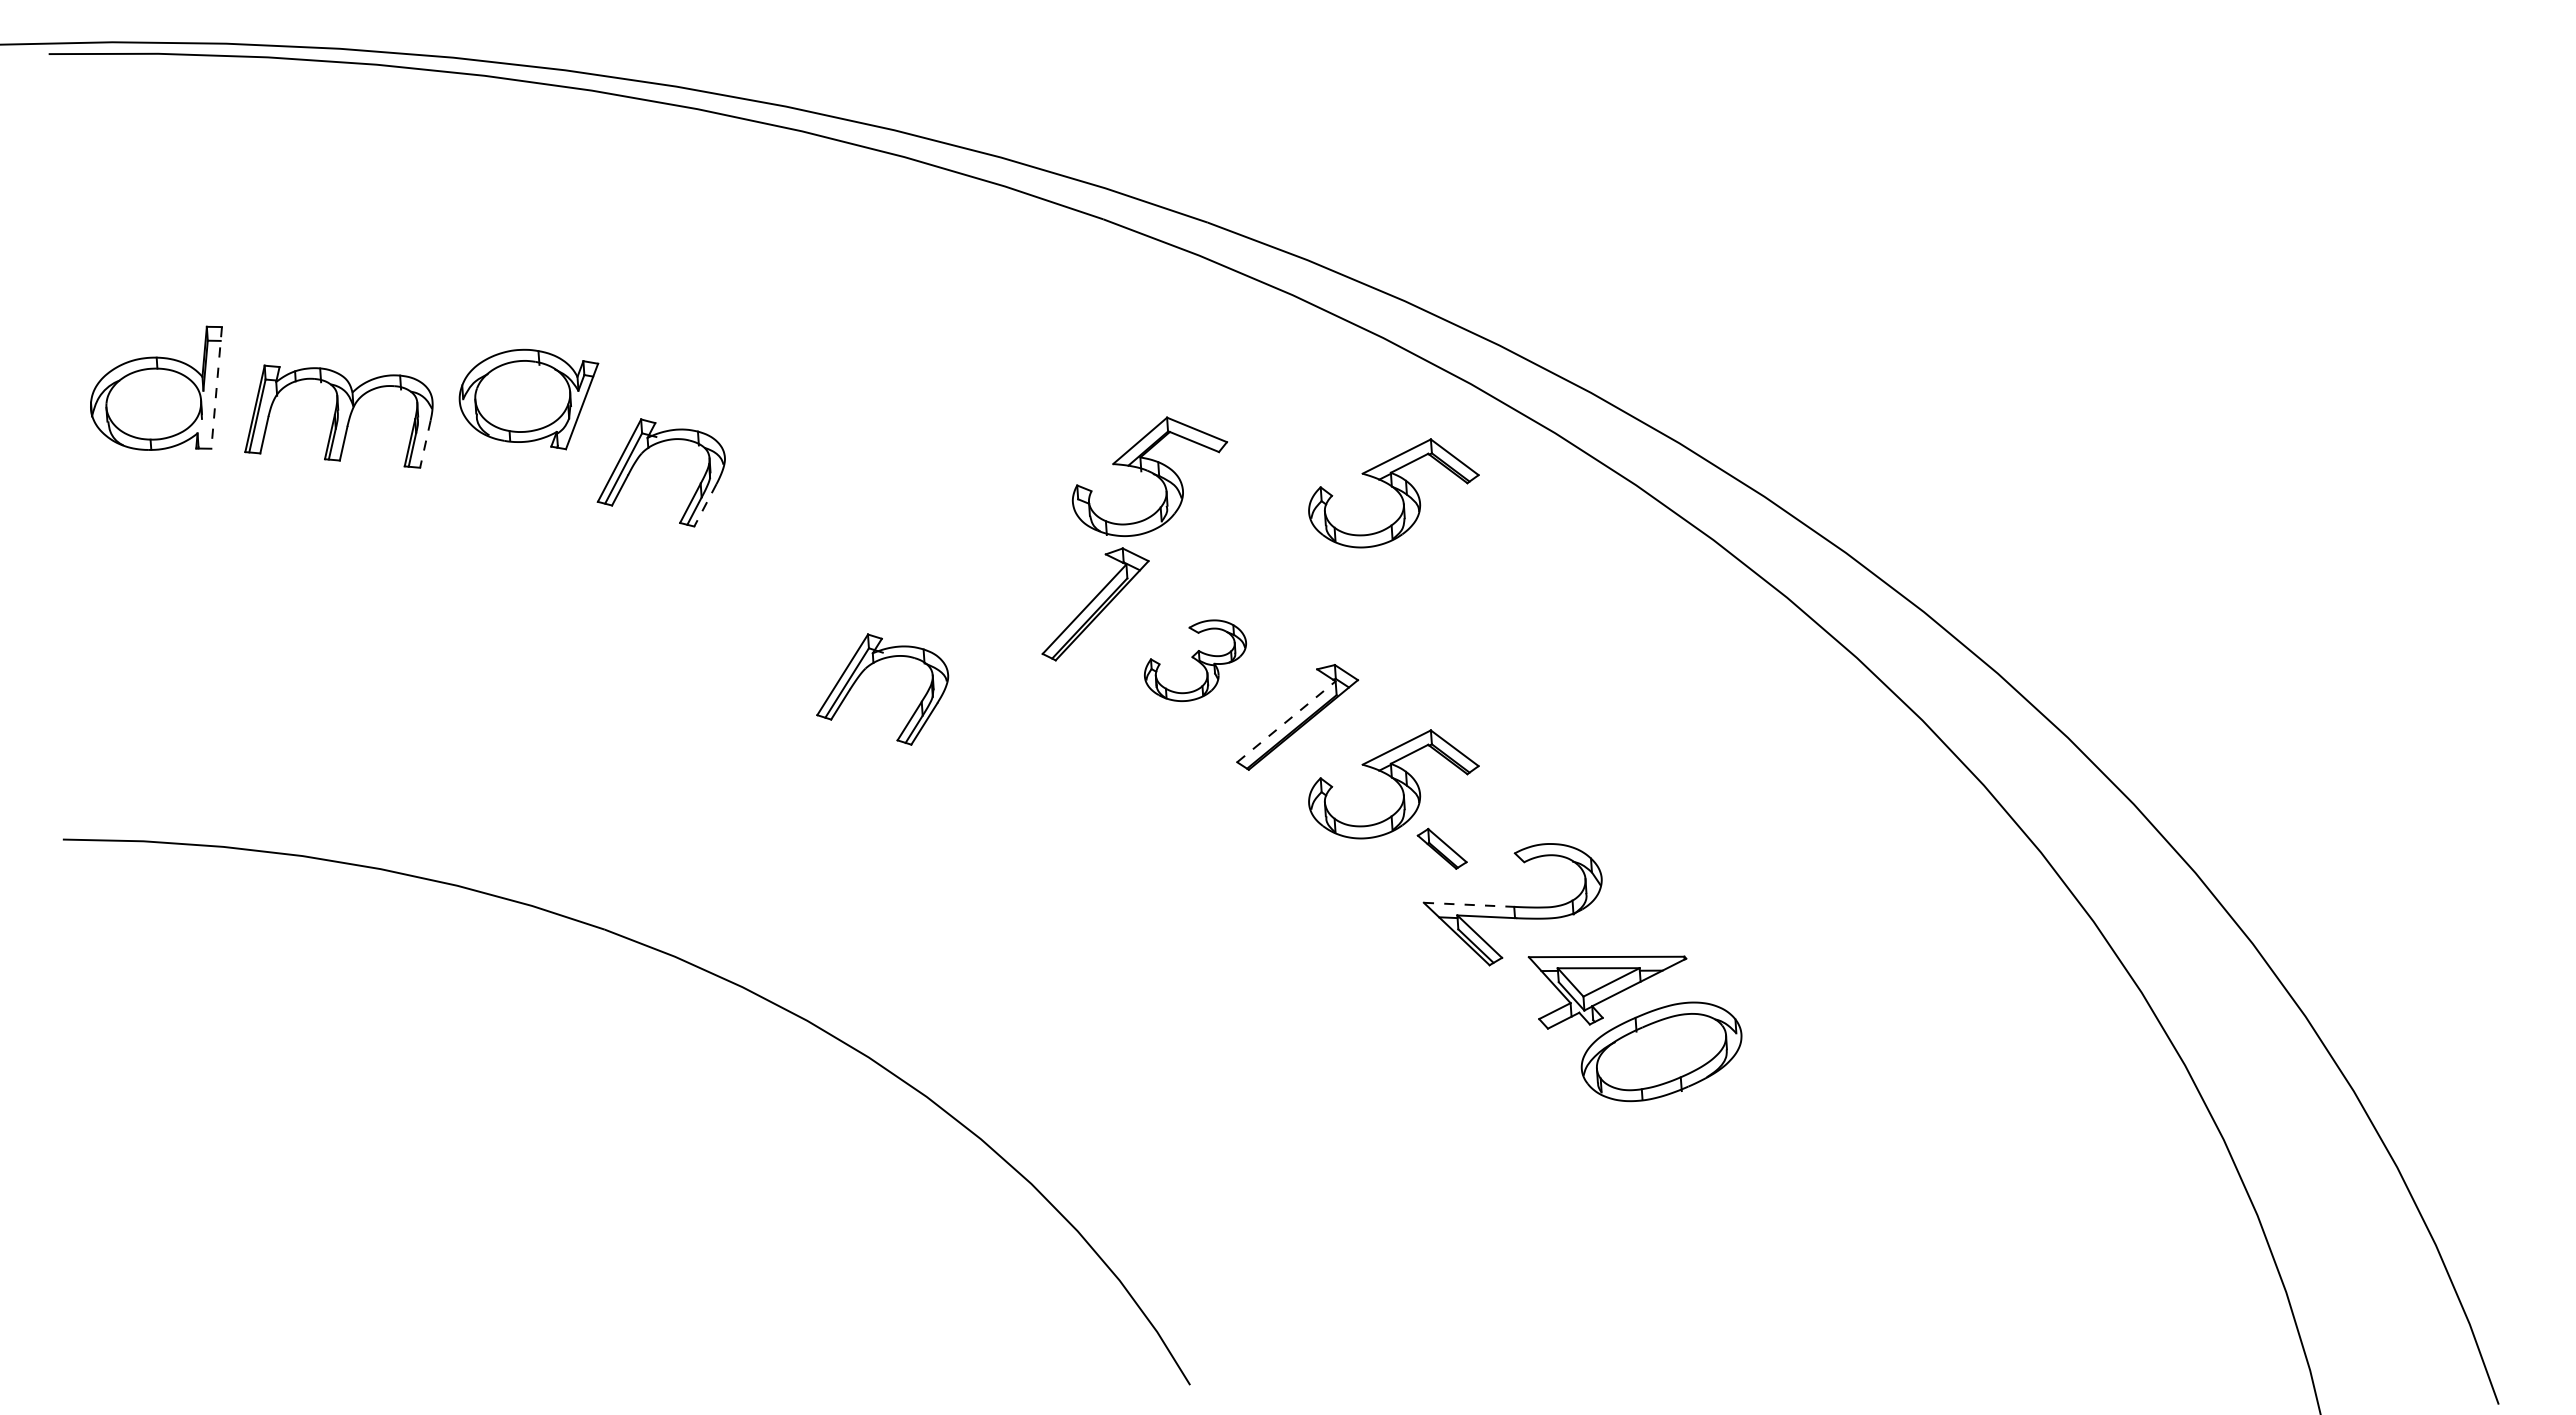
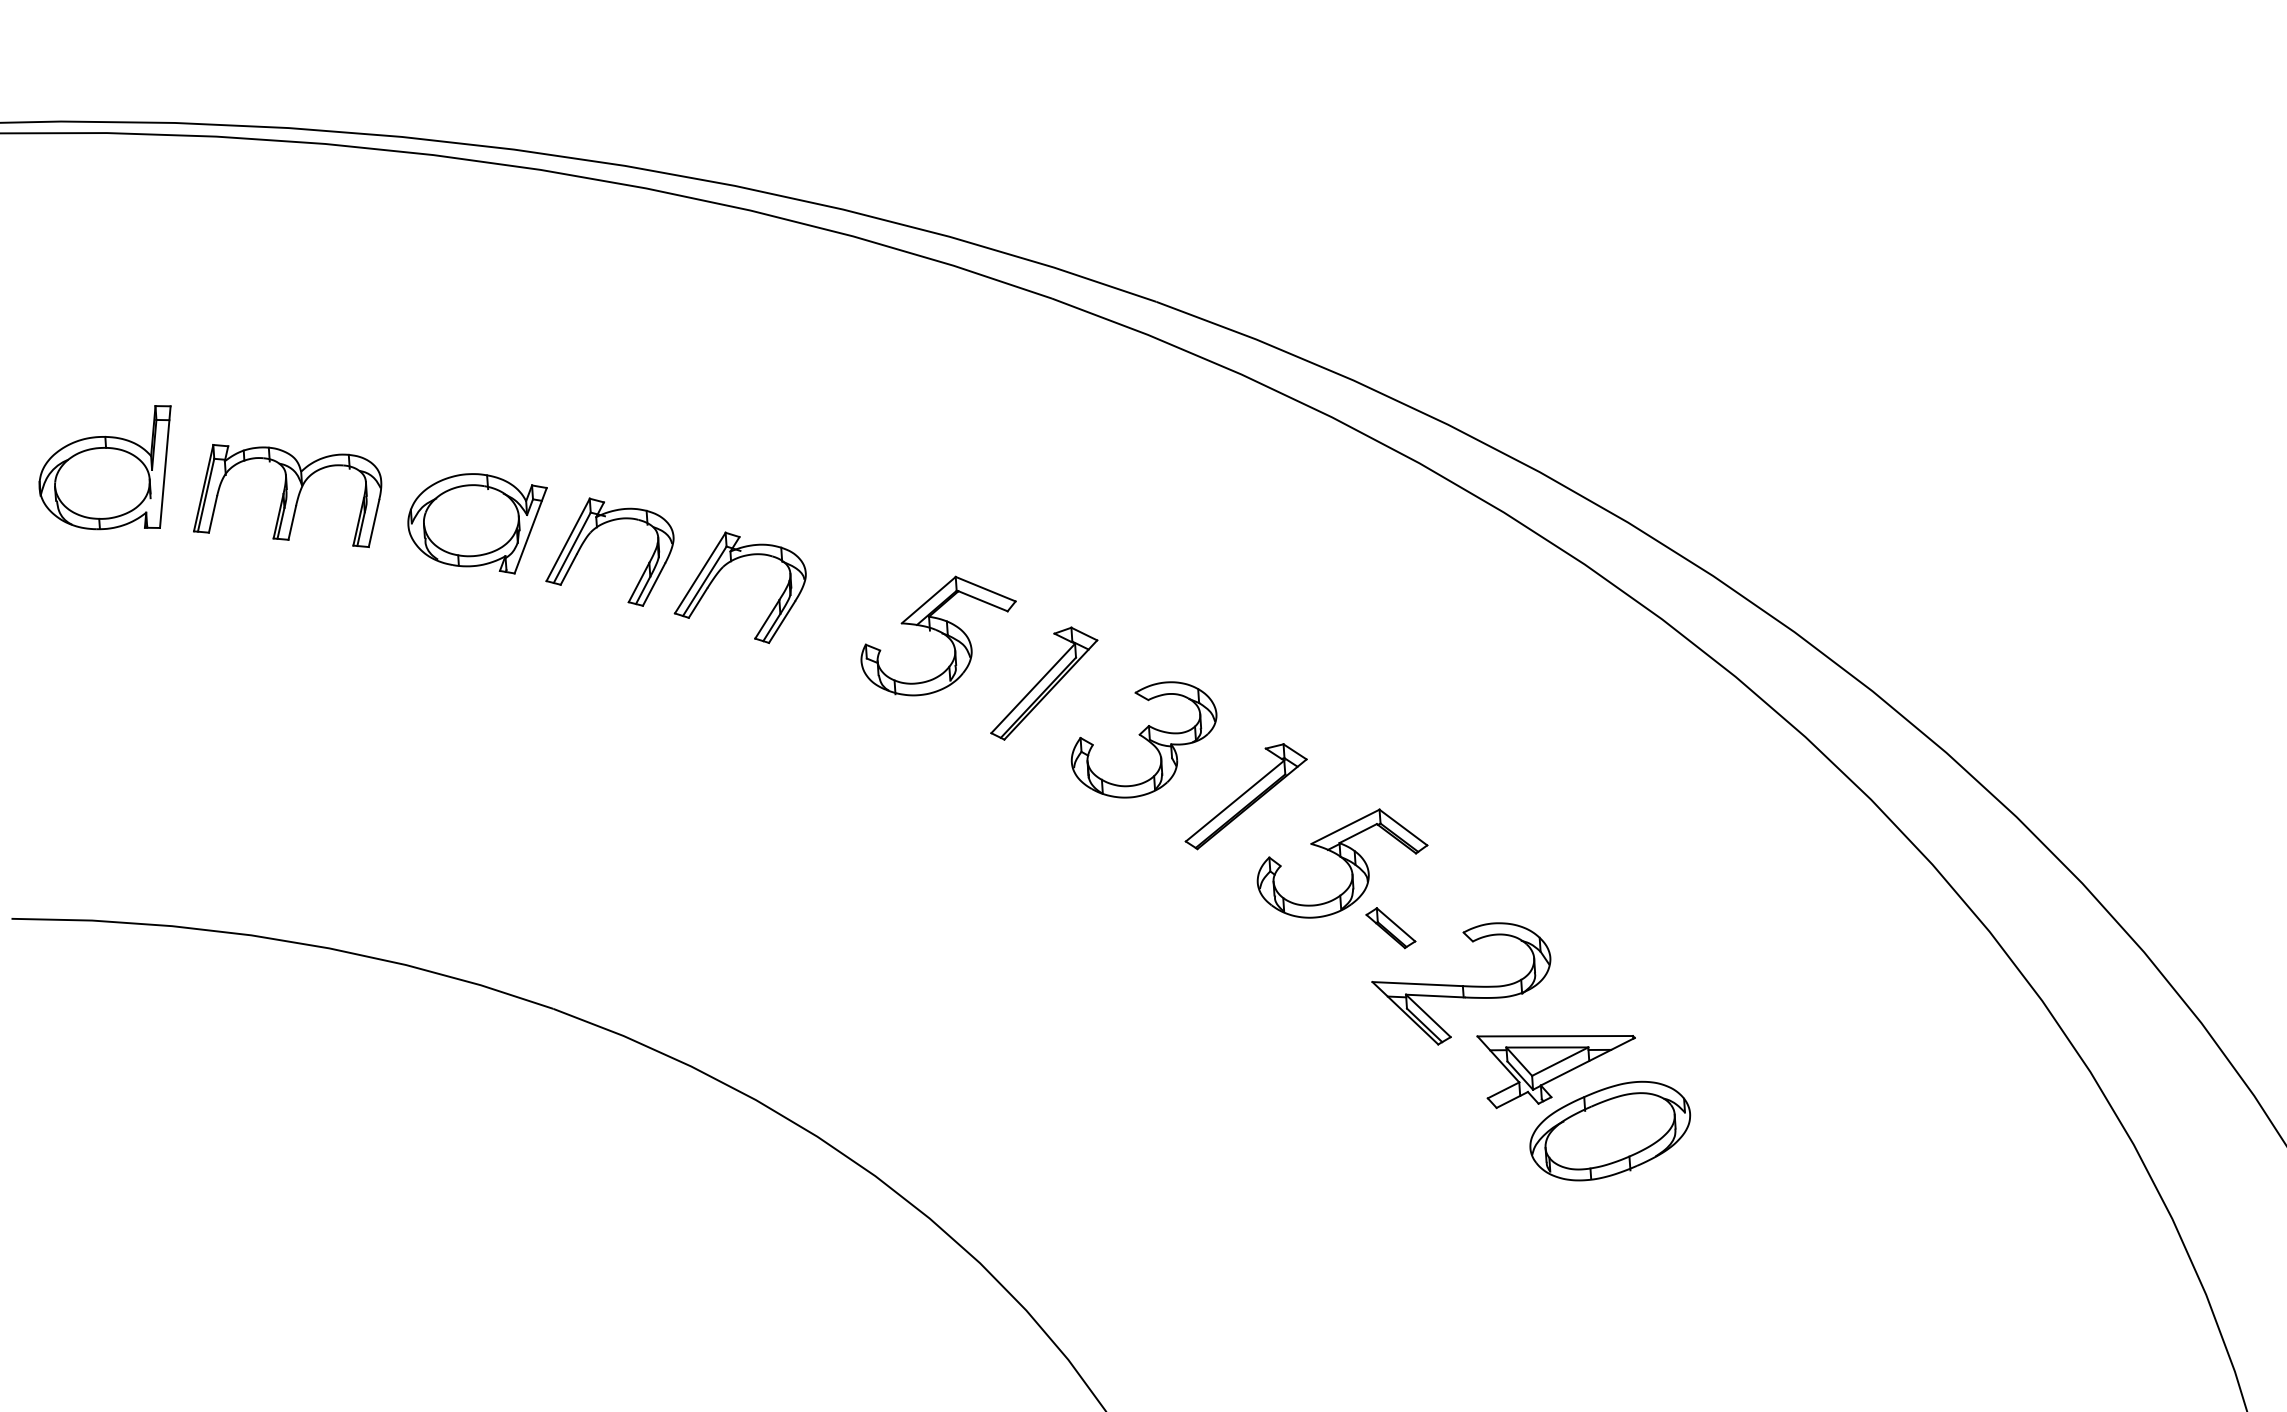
line: (216, 388) -> (165, 467), dashed -> solid
part: (528, 399) -> (477, 523), moved
line: (425, 444) -> (374, 523), dashed -> solid
part: (1149, 476) -> (938, 635), moved
part: (1393, 493) -> (1342, 572), removed
line: (705, 505) -> (654, 584), dashed -> solid
part: (1195, 660) -> (1144, 739), size x1.43
part: (864, 671) -> (722, 569), moved
line: (1286, 721) -> (1235, 800), dashed -> solid
line: (1469, 904) -> (1418, 983), dashed -> solid

